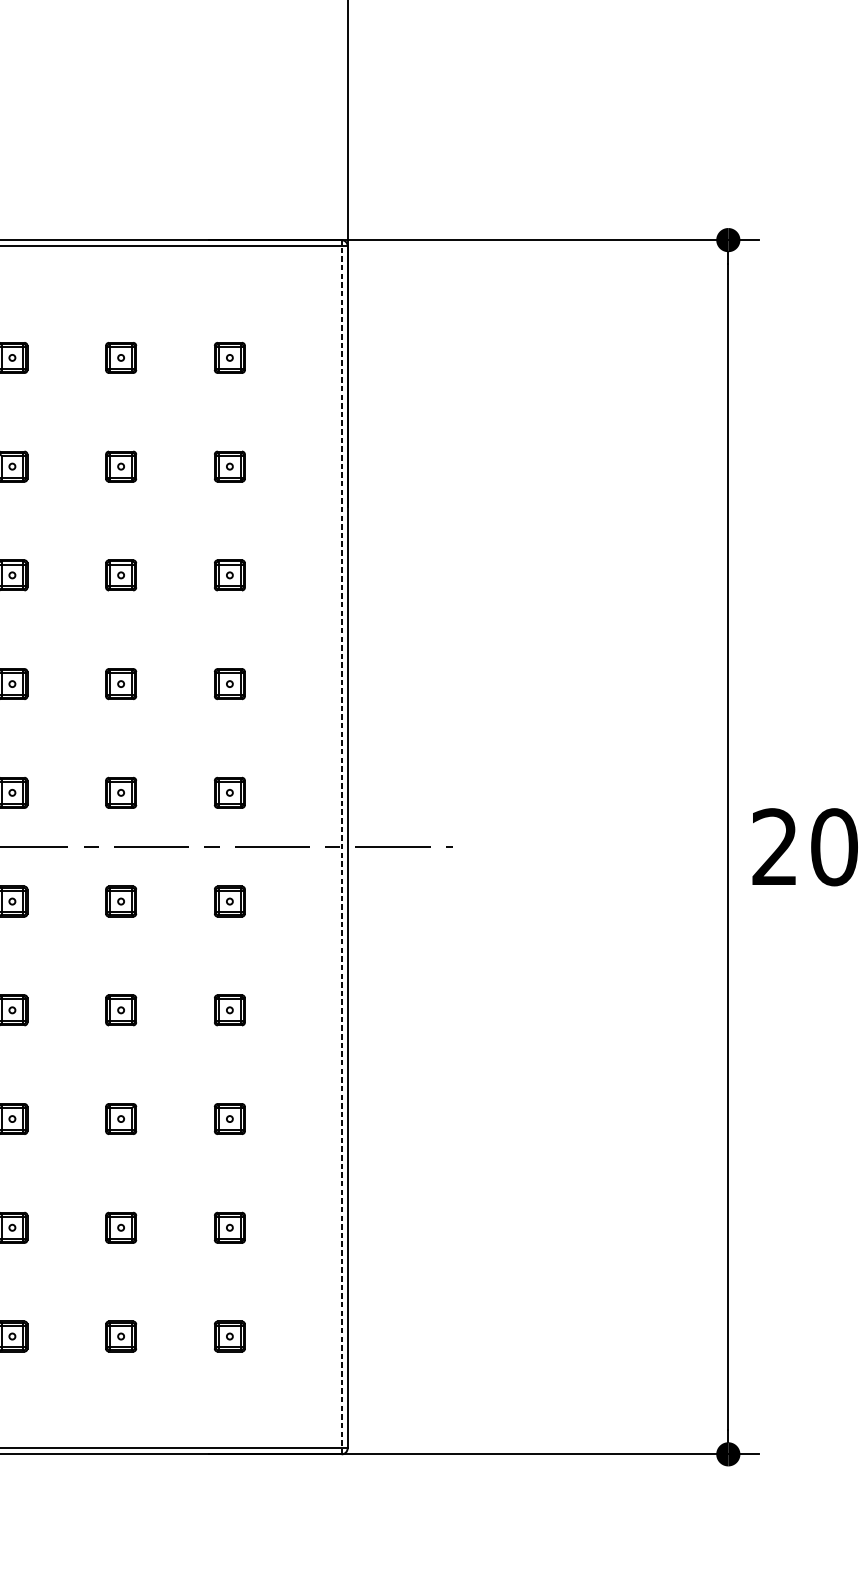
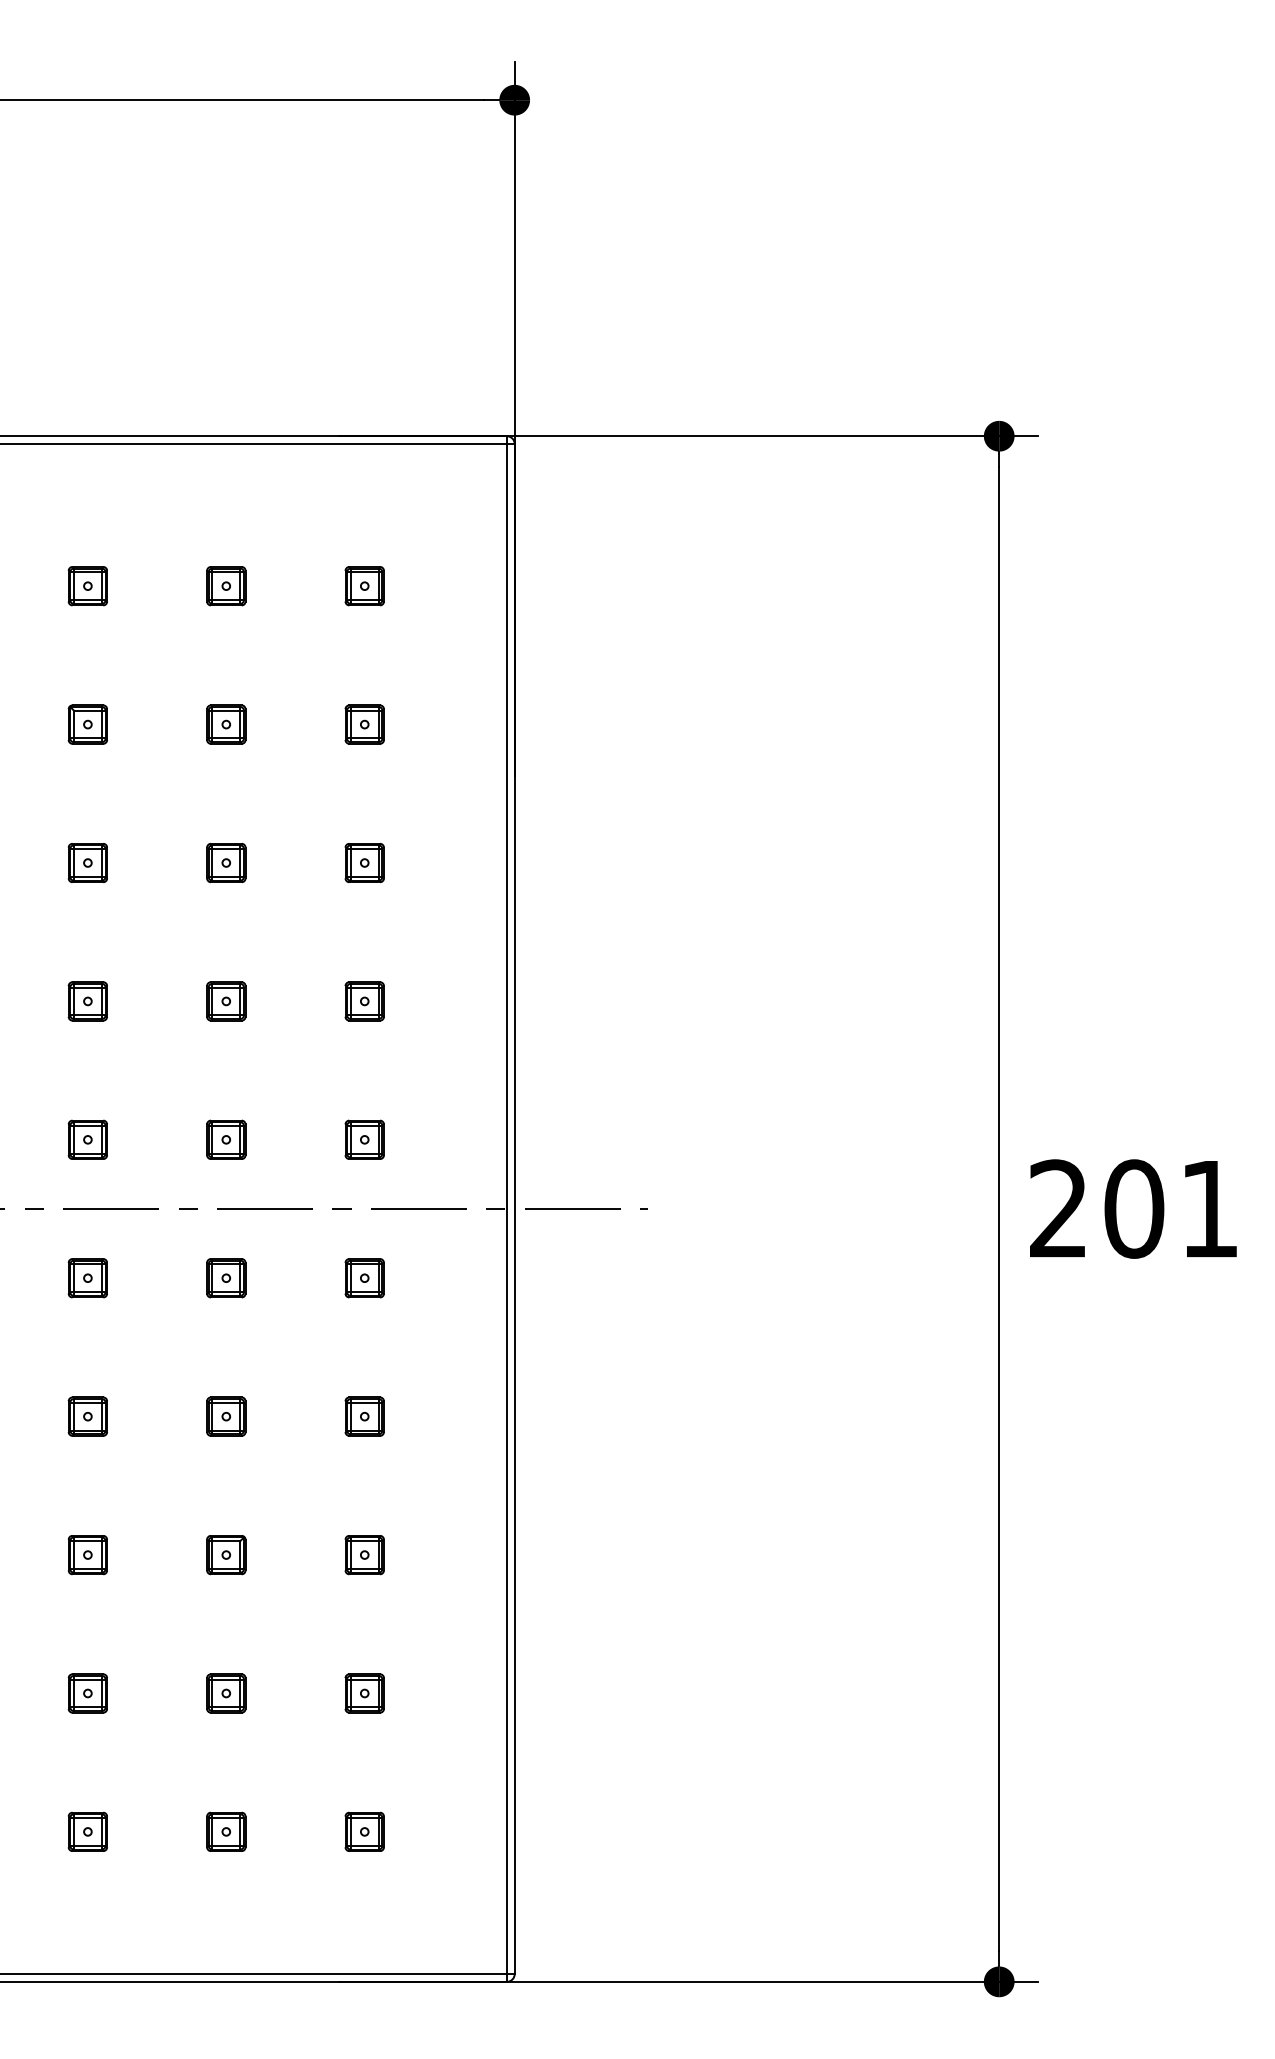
line: (342, 847) -> (507, 1209), dashed -> solid

